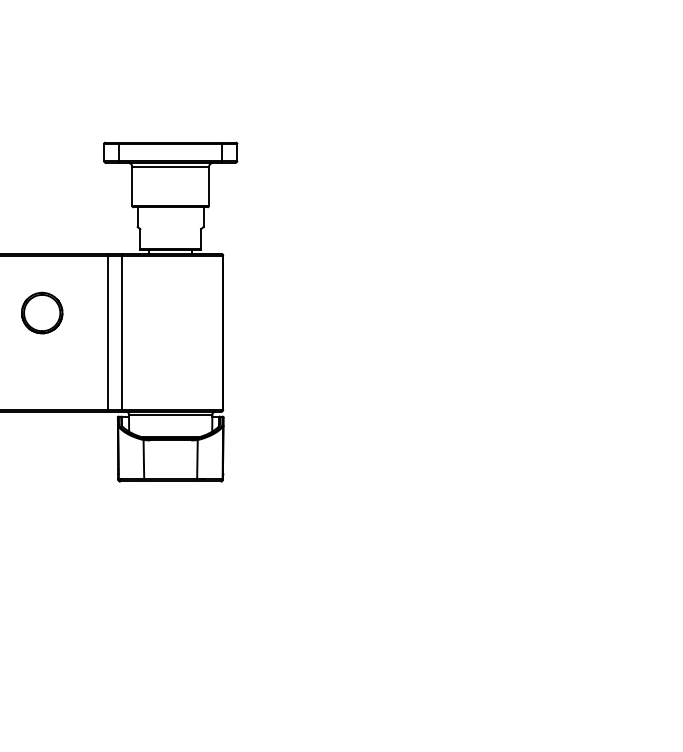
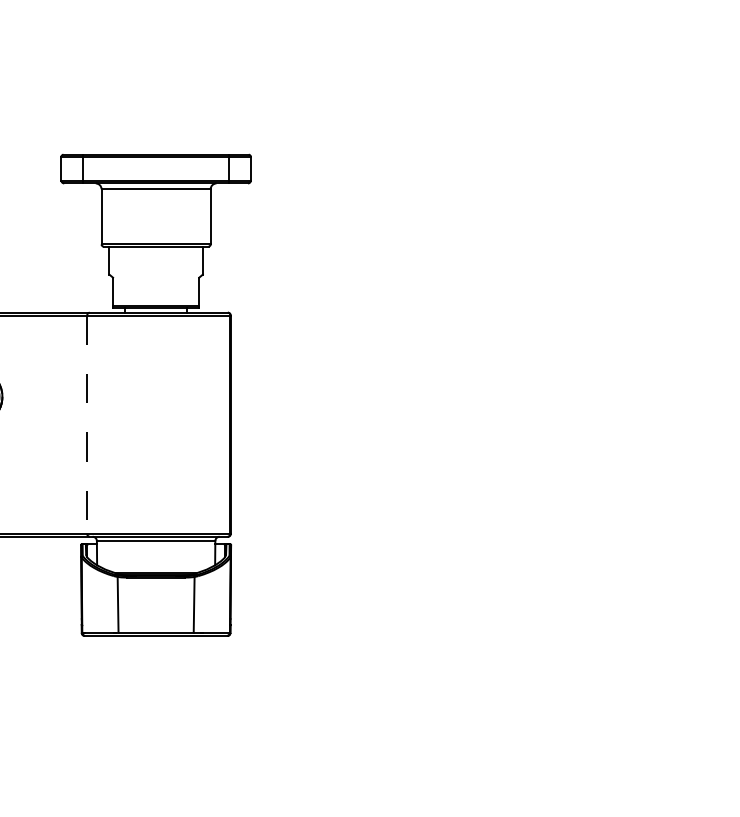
line: (108, 332) -> (67, 424), removed
line: (122, 332) -> (87, 424), solid -> dashed

